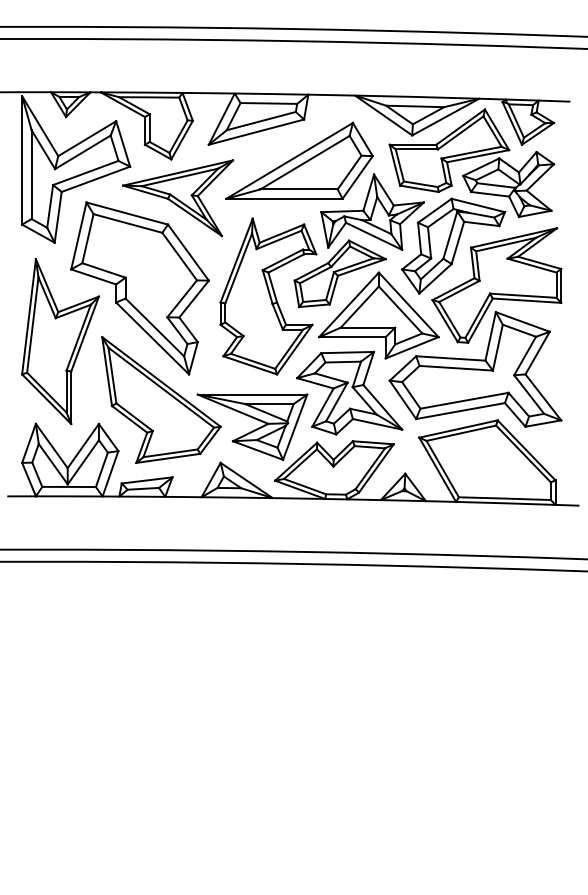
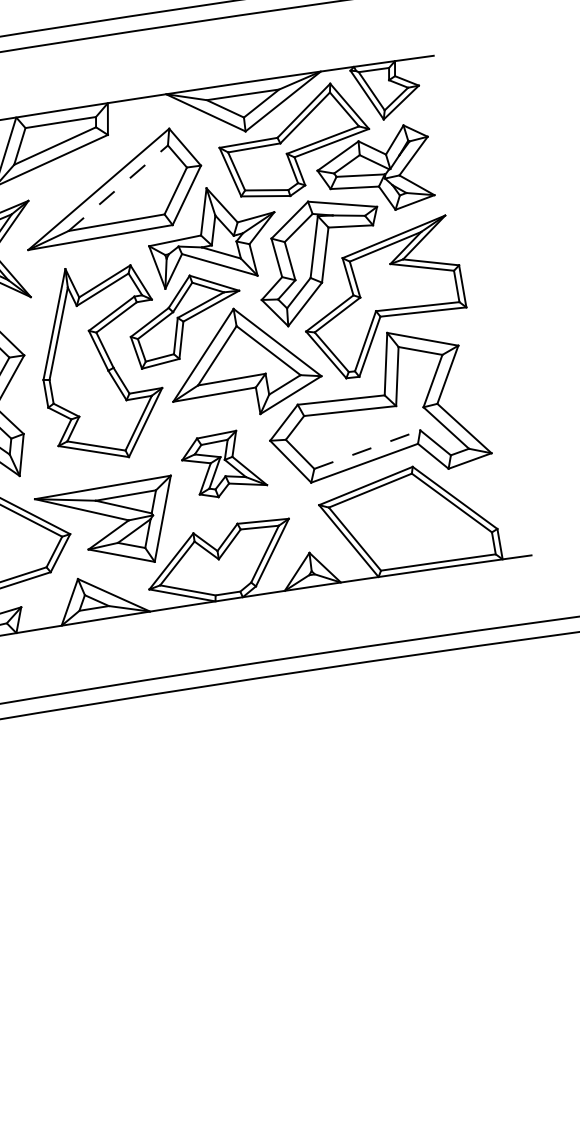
line: (305, 162) -> (118, 187), solid -> dashed
part: (349, 392) -> (222, 464), size x0.6
line: (464, 400) -> (367, 449), solid -> dashed

